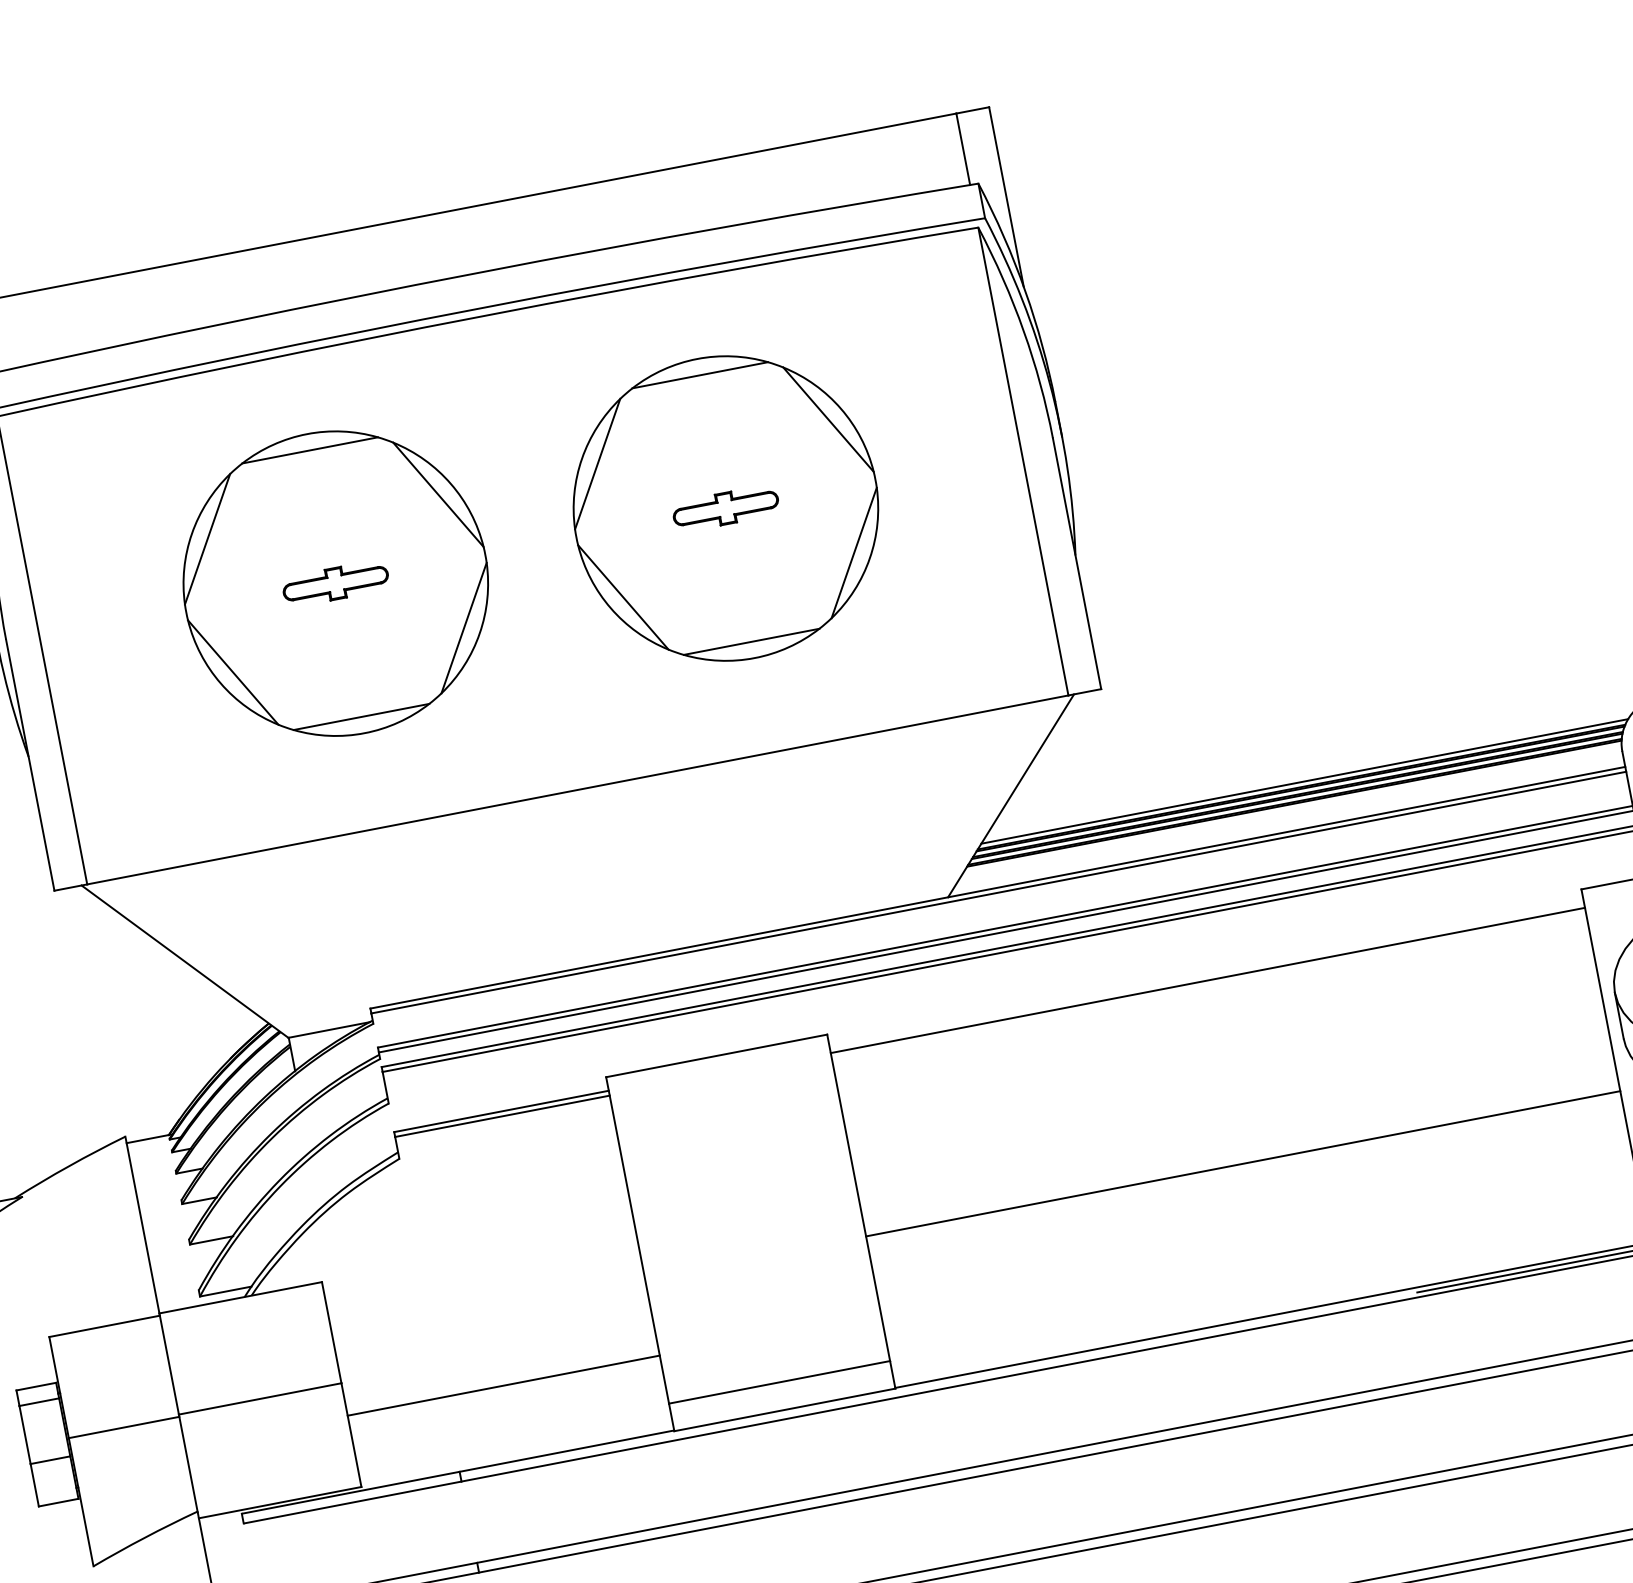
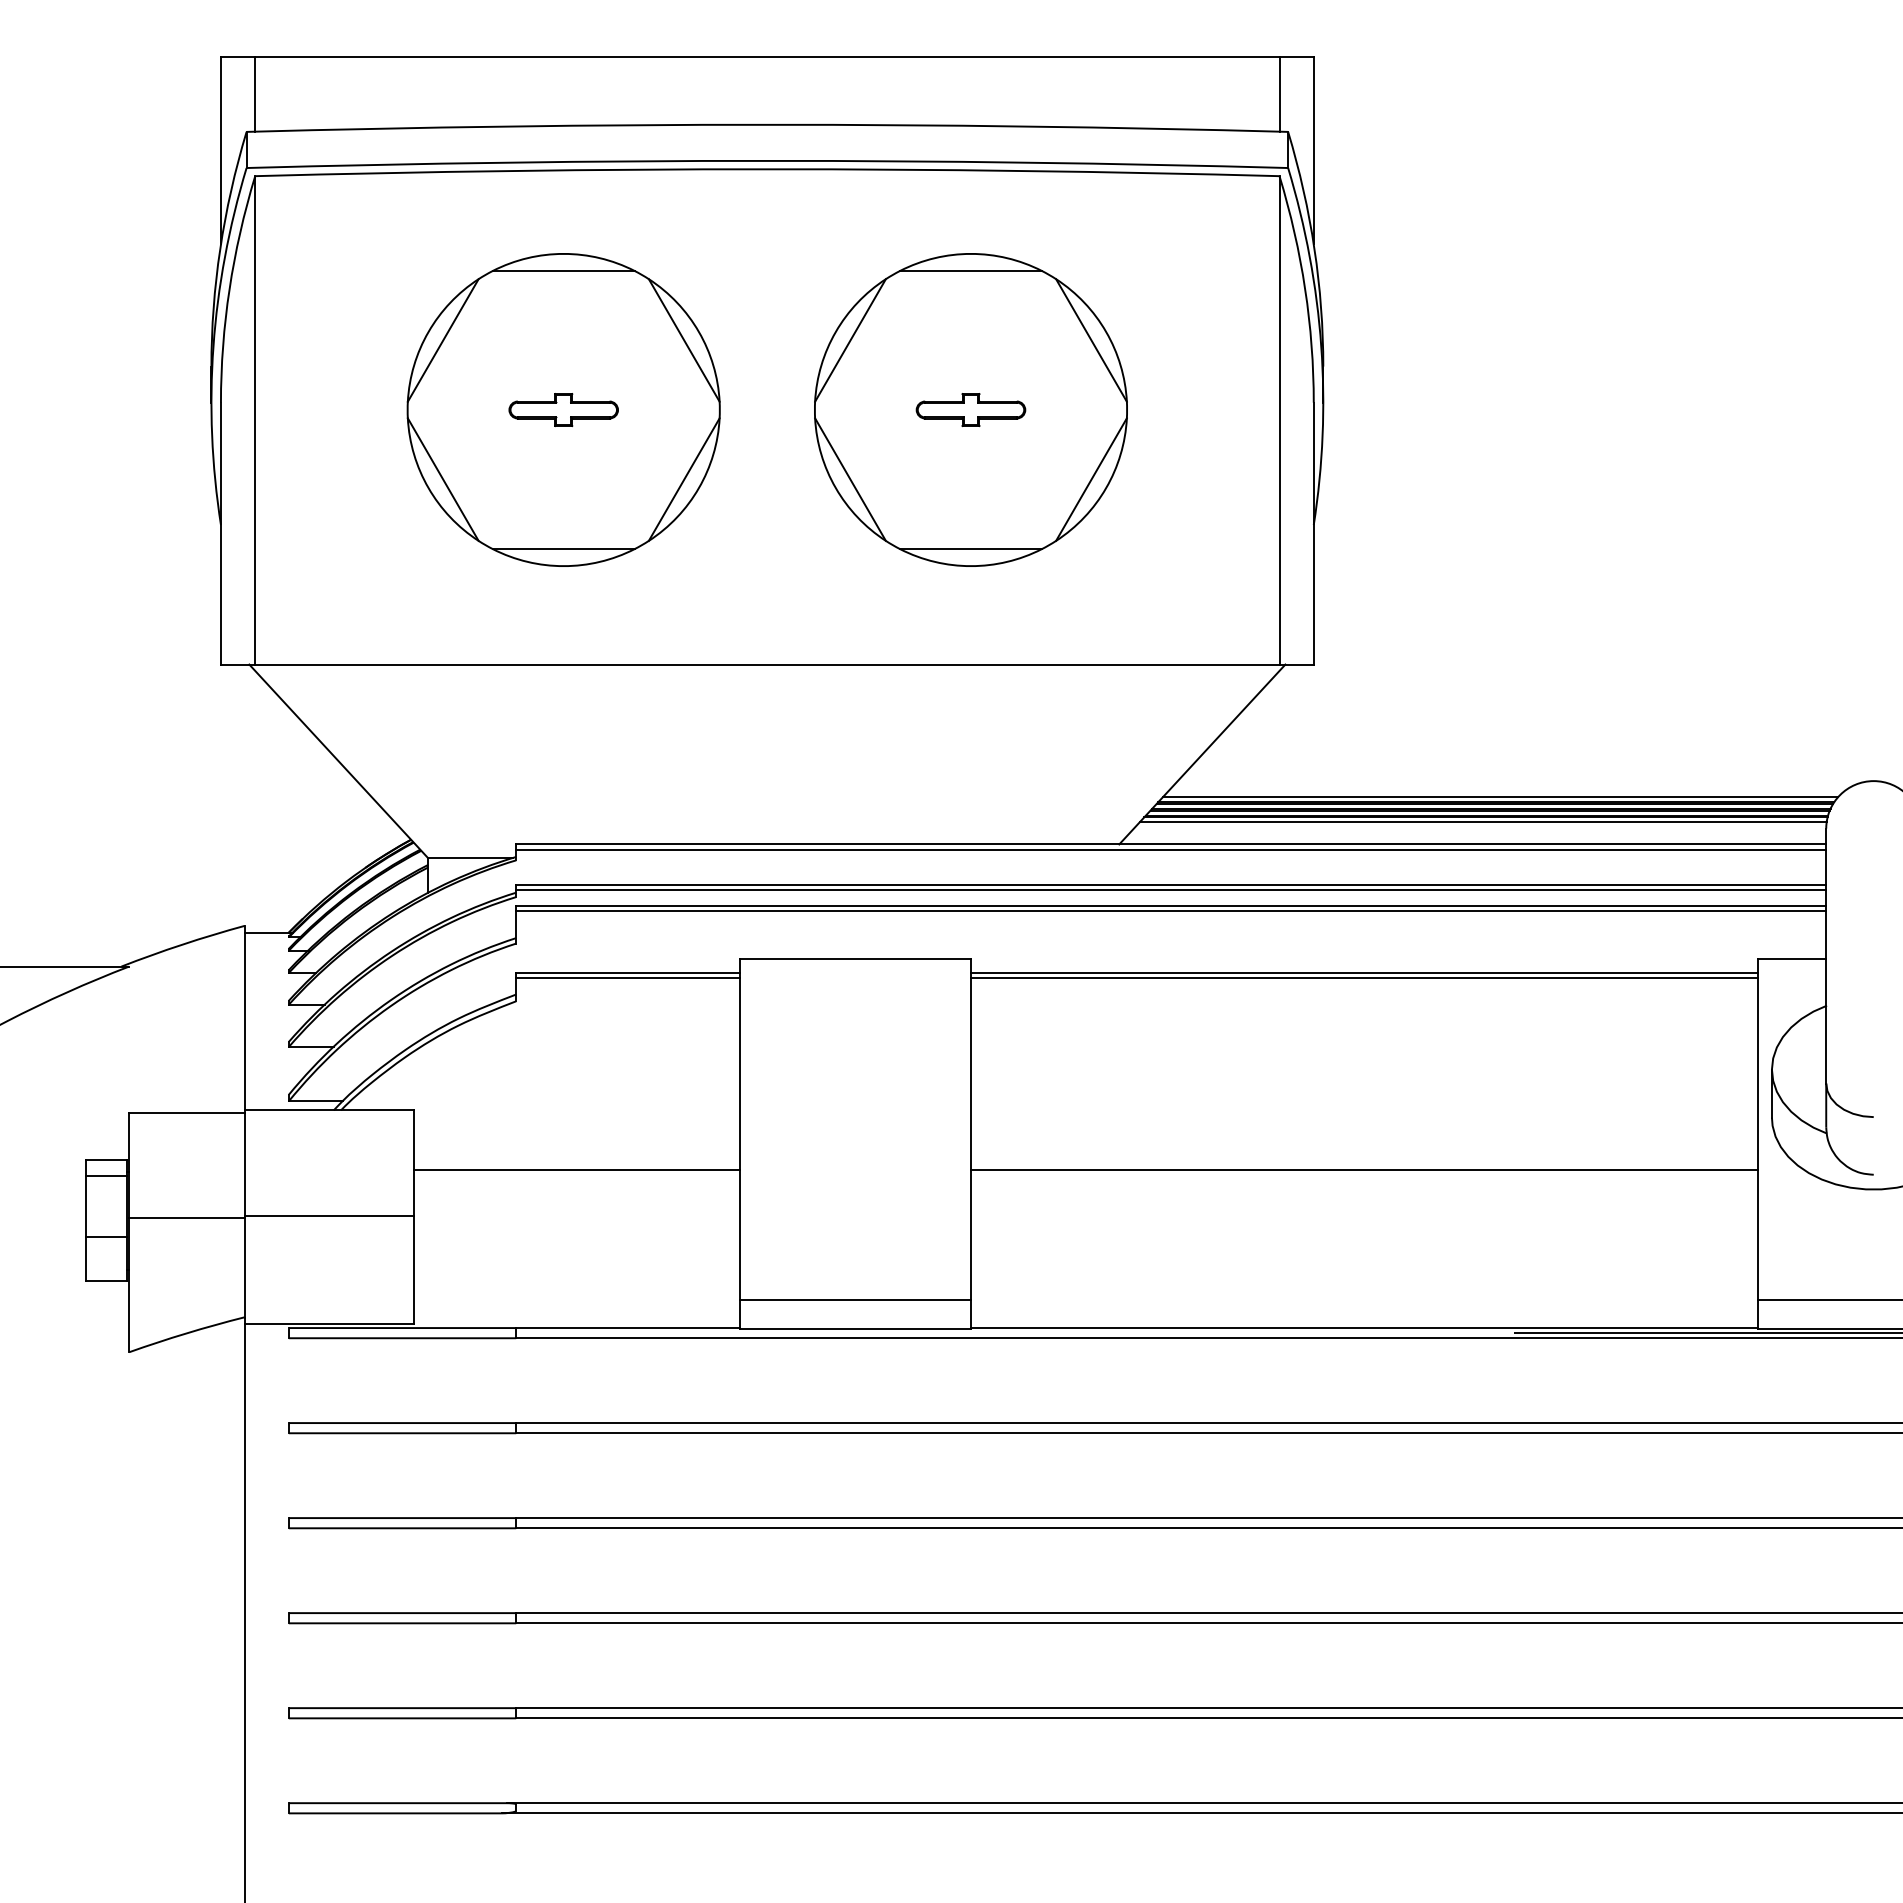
line: (1291, 809) -> (1482, 822), added
line: (1206, 975) -> (1364, 973), added
line: (503, 1385) -> (577, 1169), moved

